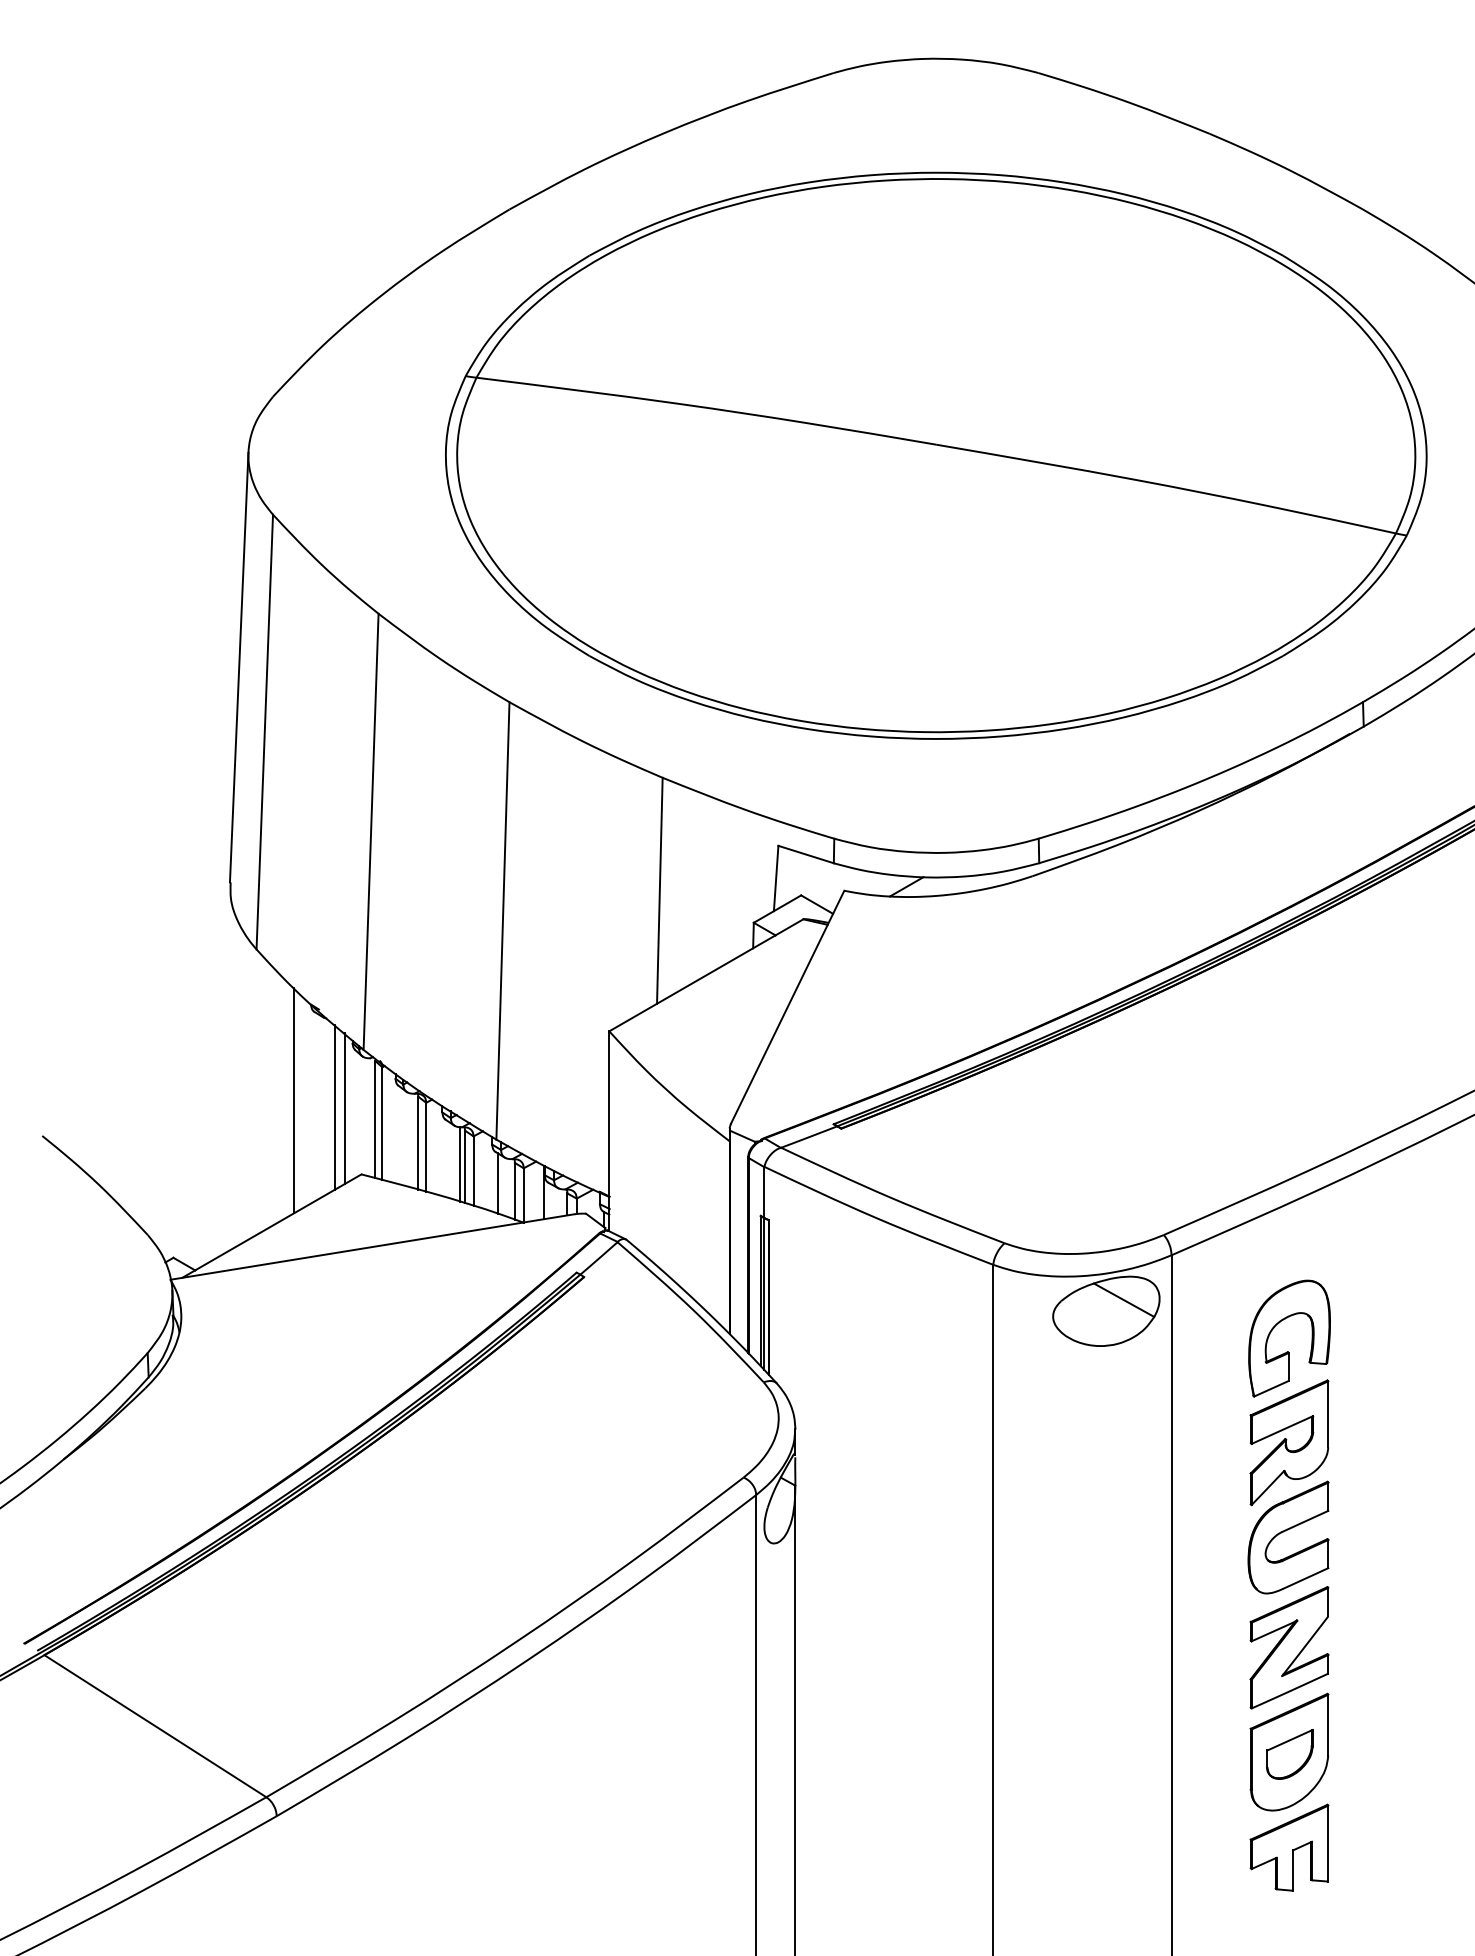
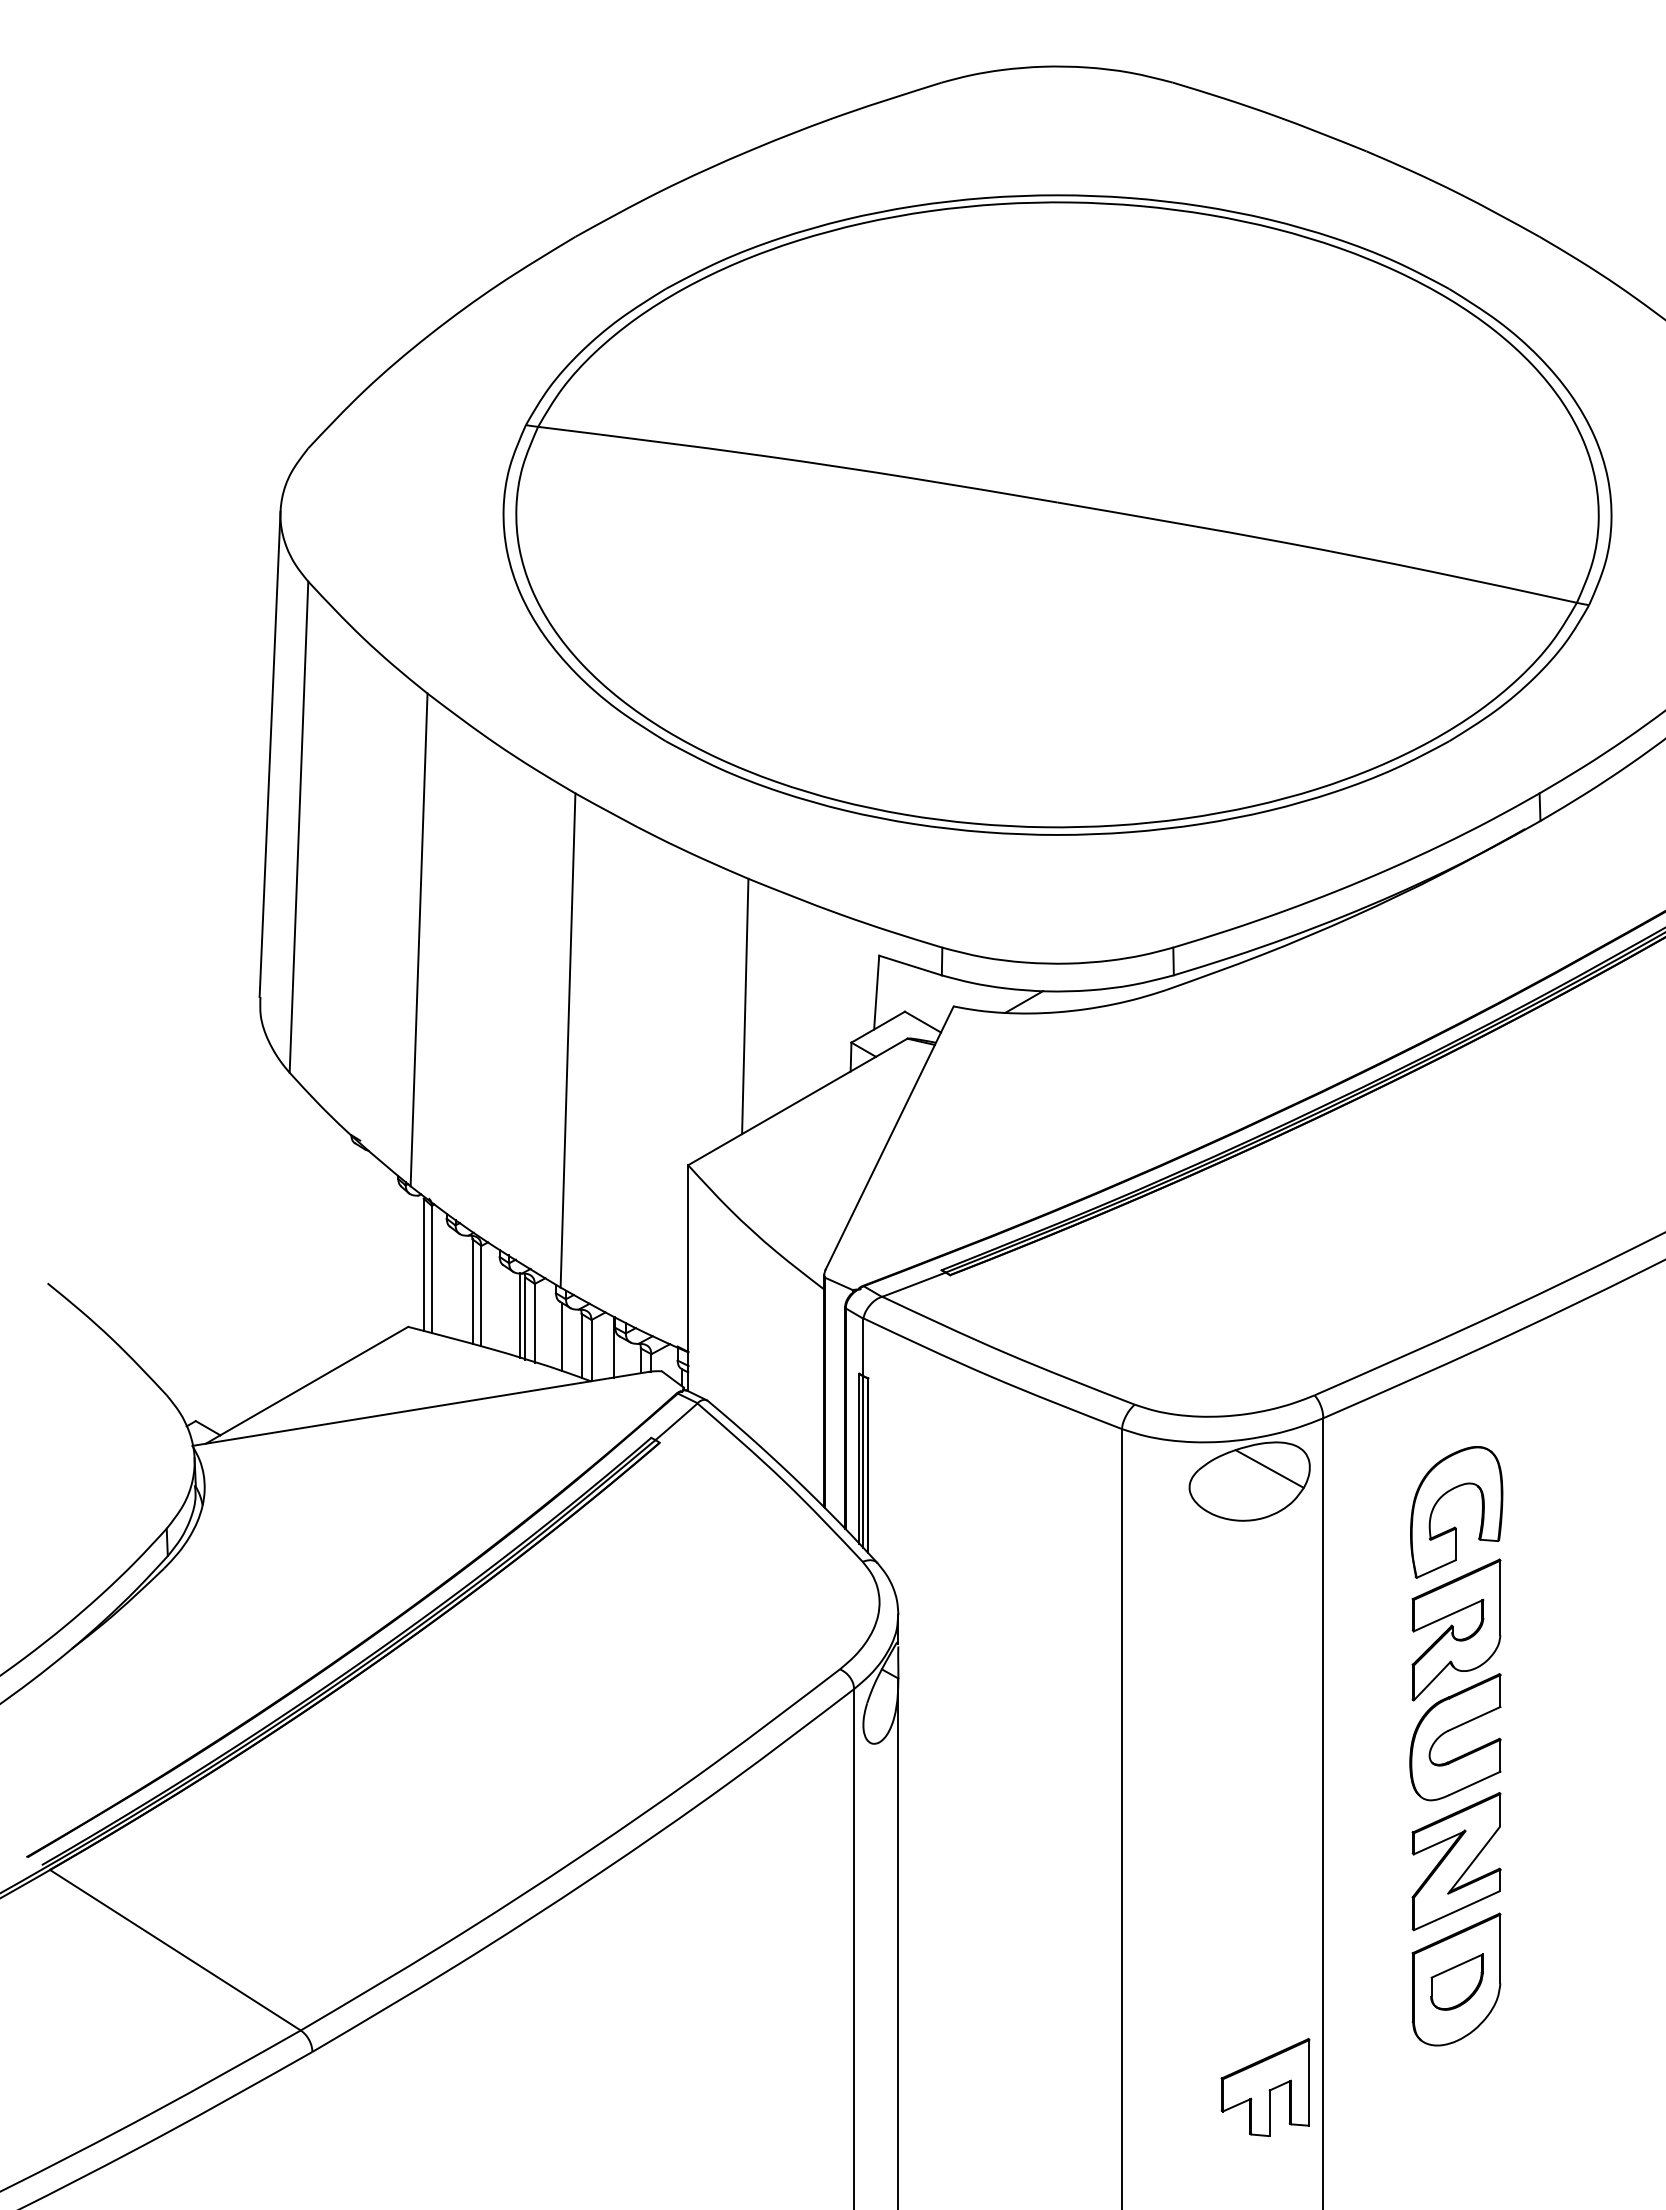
line: (293, 1100) -> (331, 1243), removed
line: (334, 1107) -> (377, 1251), removed
line: (344, 1108) -> (389, 1252), removed
part: (1289, 1847) -> (1265, 2087), moved

